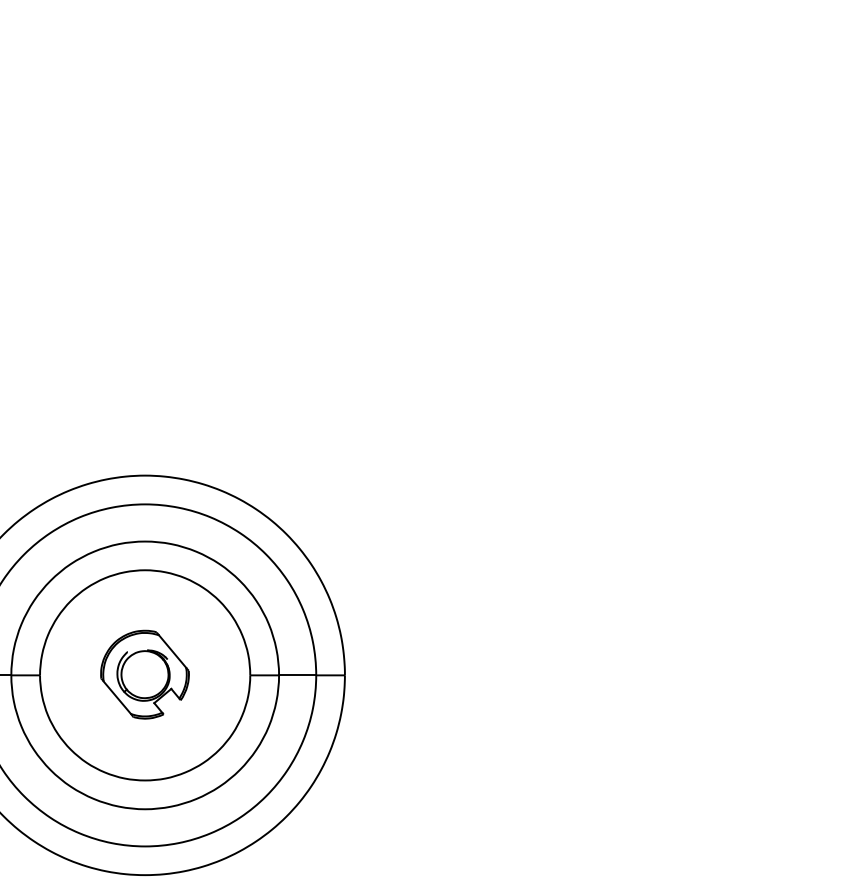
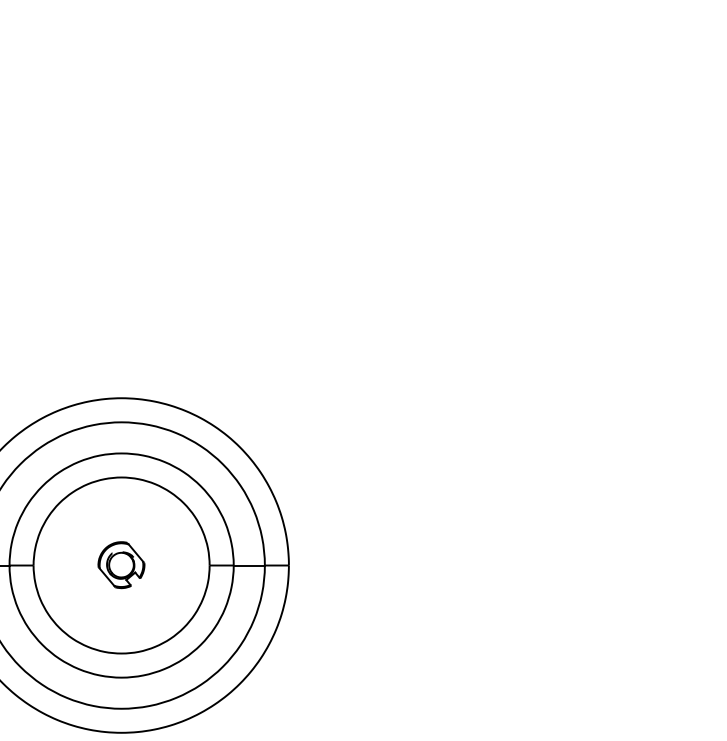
part: (145, 675) -> (121, 565), size x0.62

